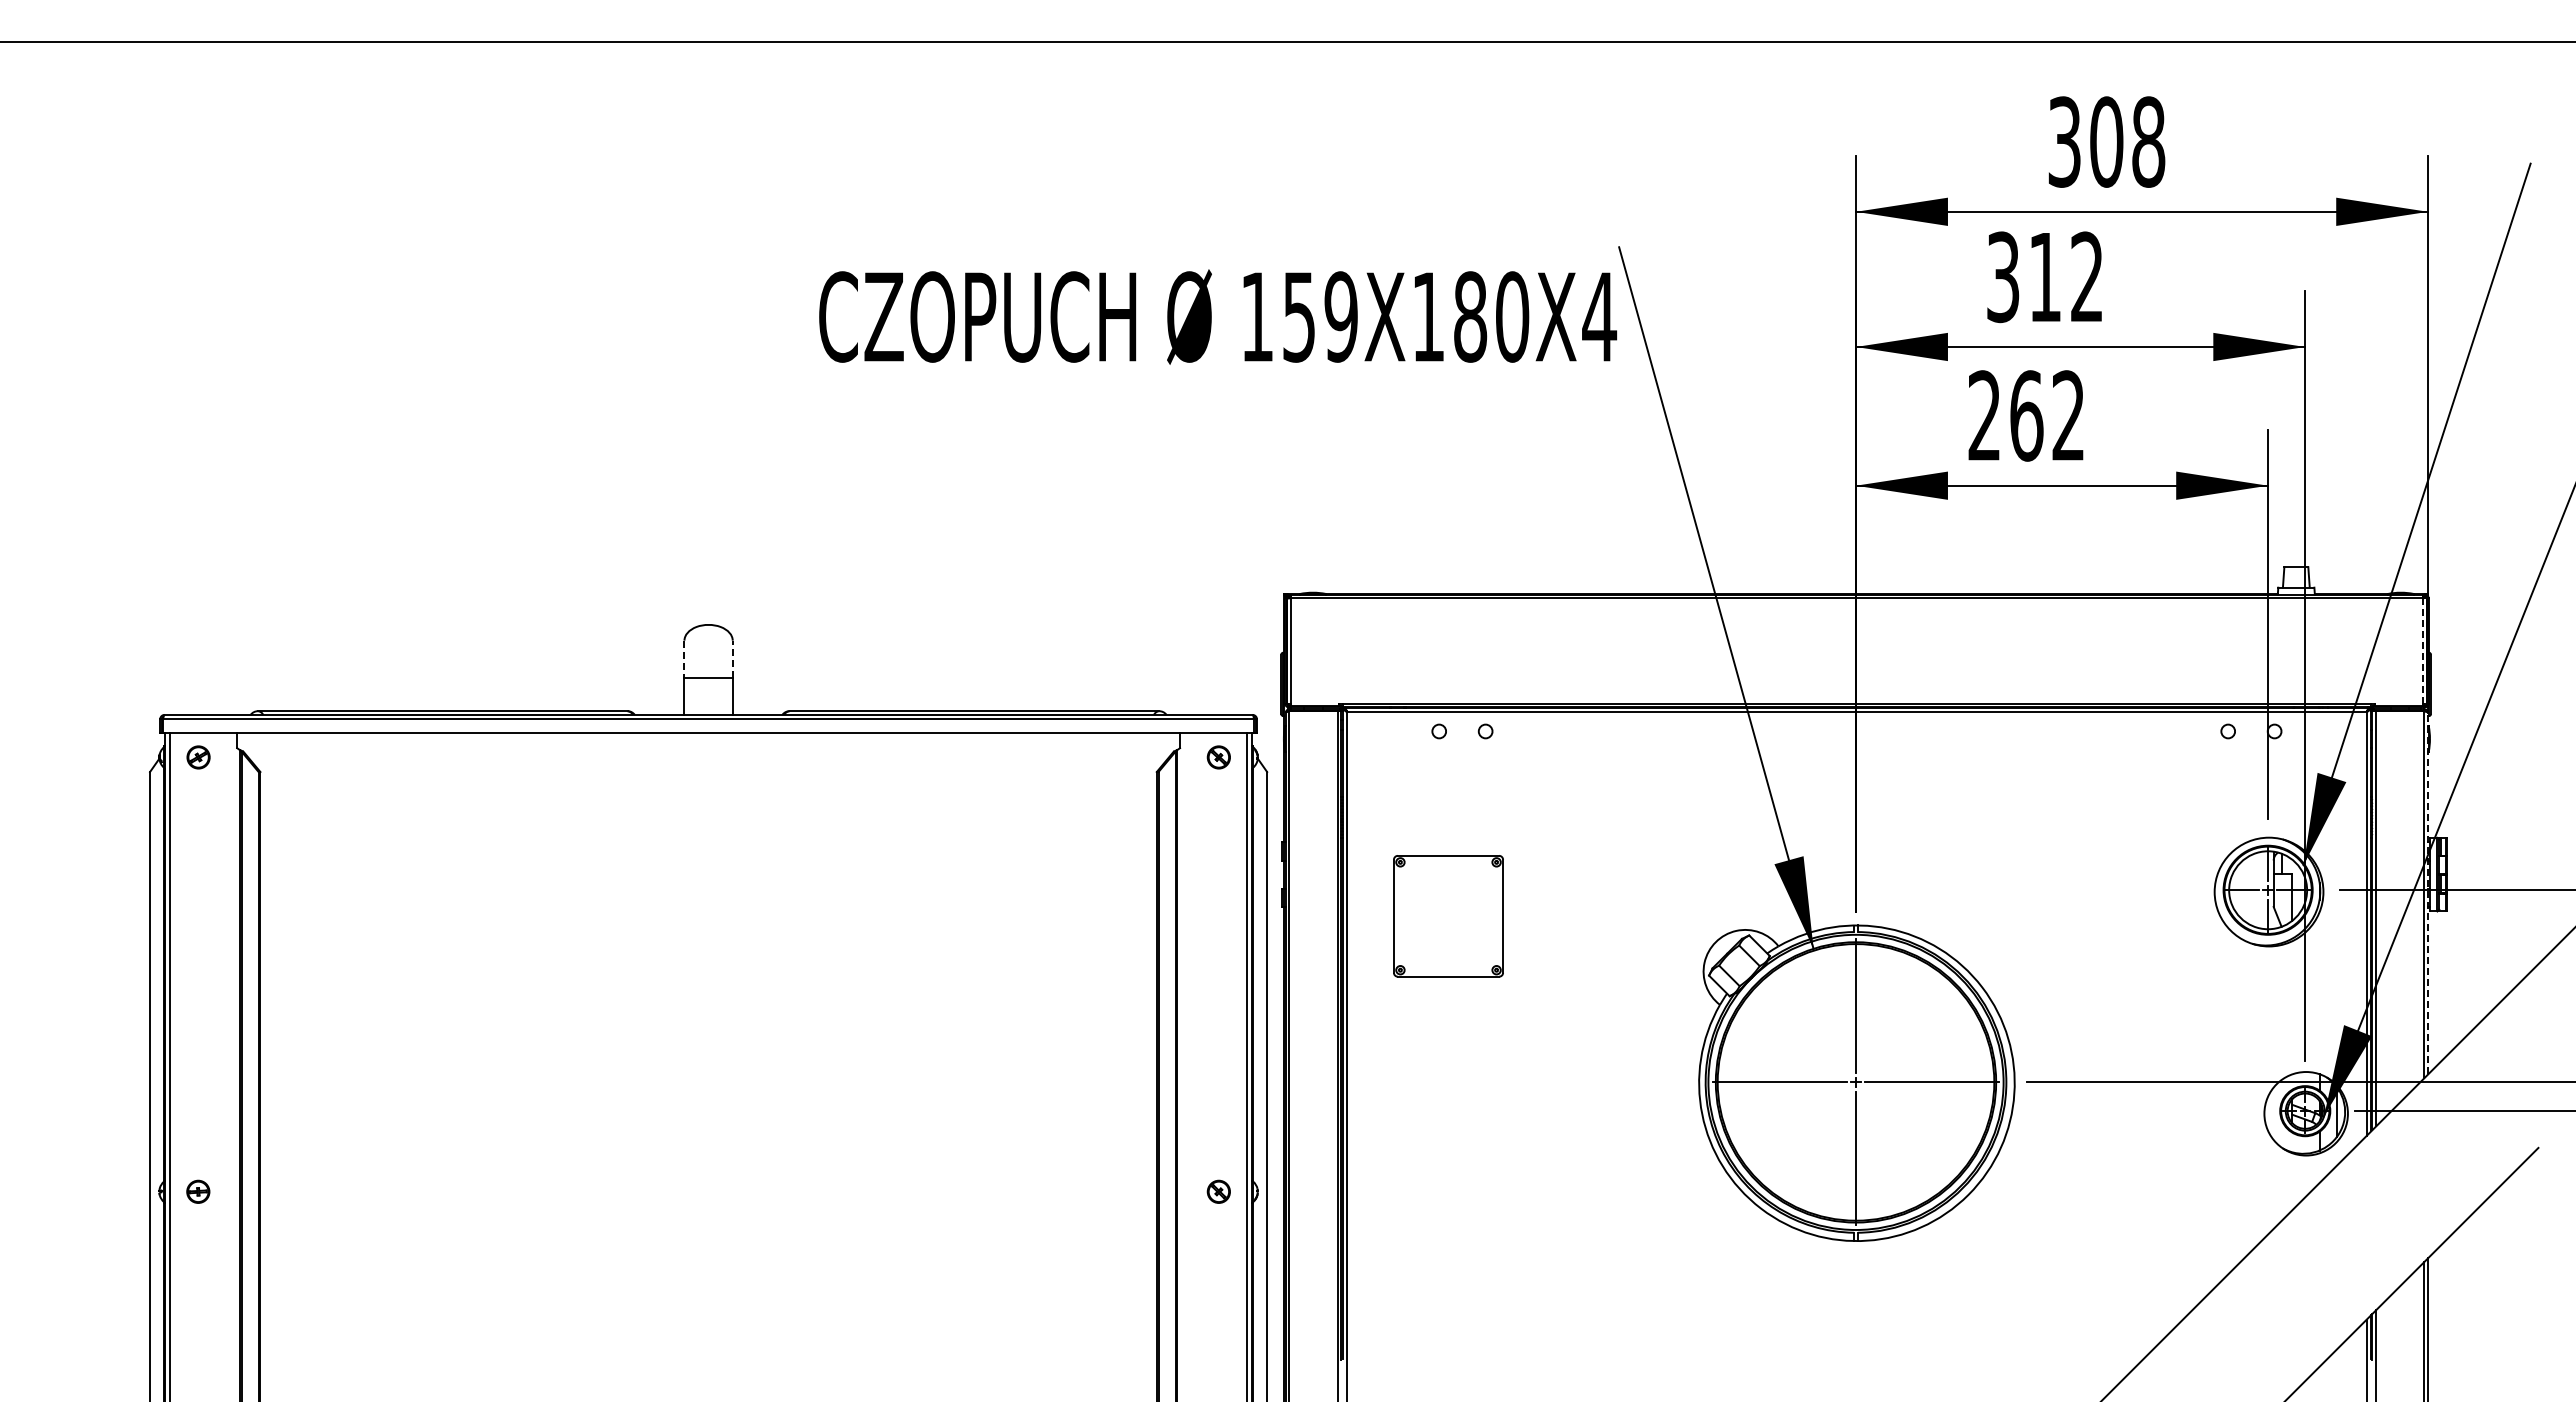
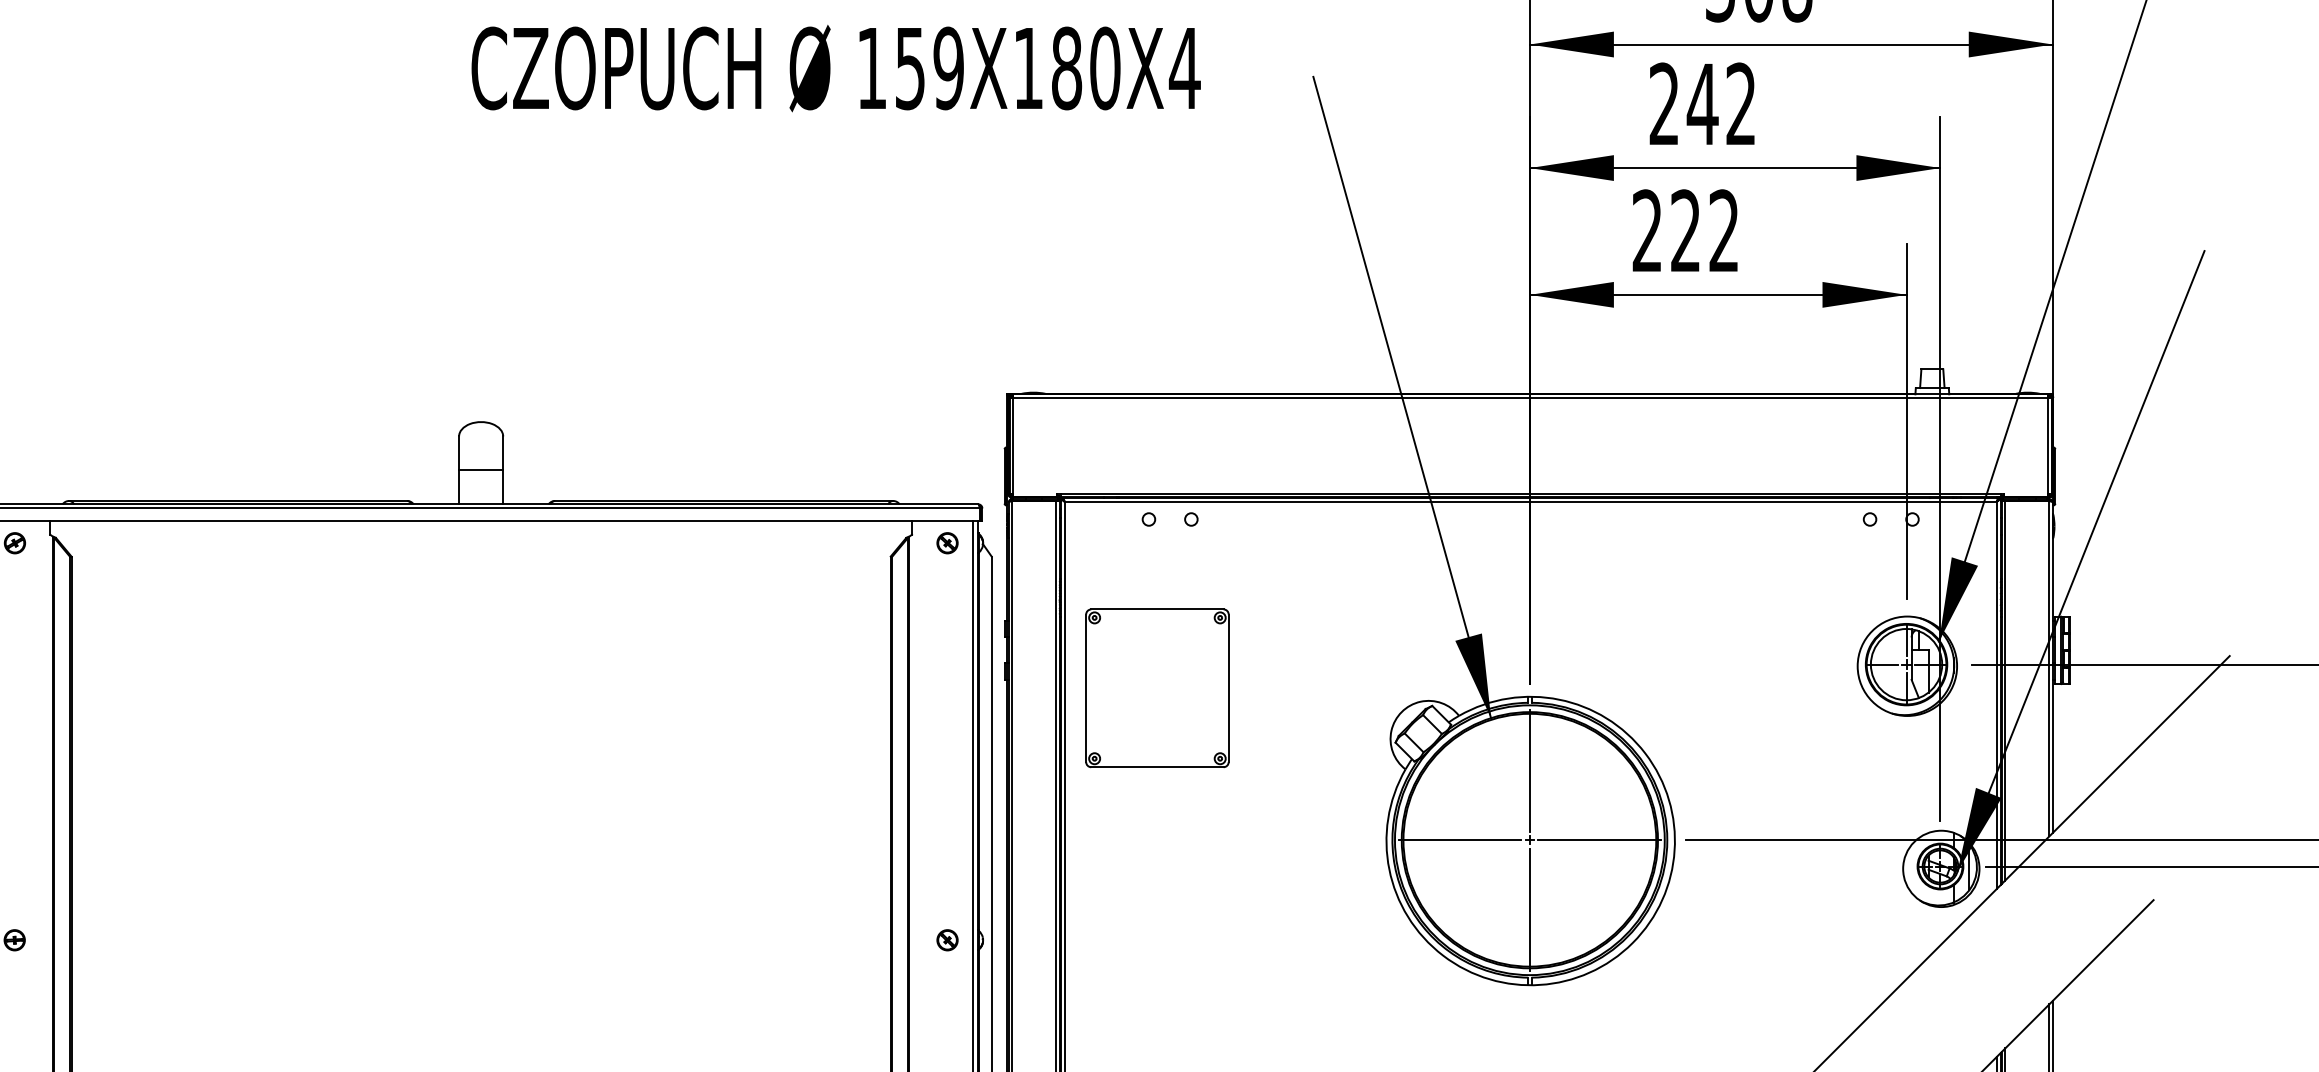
text: (2024, 277) -> (1683, 104), 312 -> 242
text: (1218, 316) -> (836, 67), moved
text: (2026, 415) -> (1685, 230), 262 -> 222
line: (2422, 650) -> (2047, 445), dashed -> solid
line: (684, 659) -> (459, 453), dashed -> solid
line: (732, 659) -> (502, 453), dashed -> solid
line: (2428, 893) -> (2053, 667), dashed -> solid
part: (1448, 916) -> (1157, 688), size x1.43

